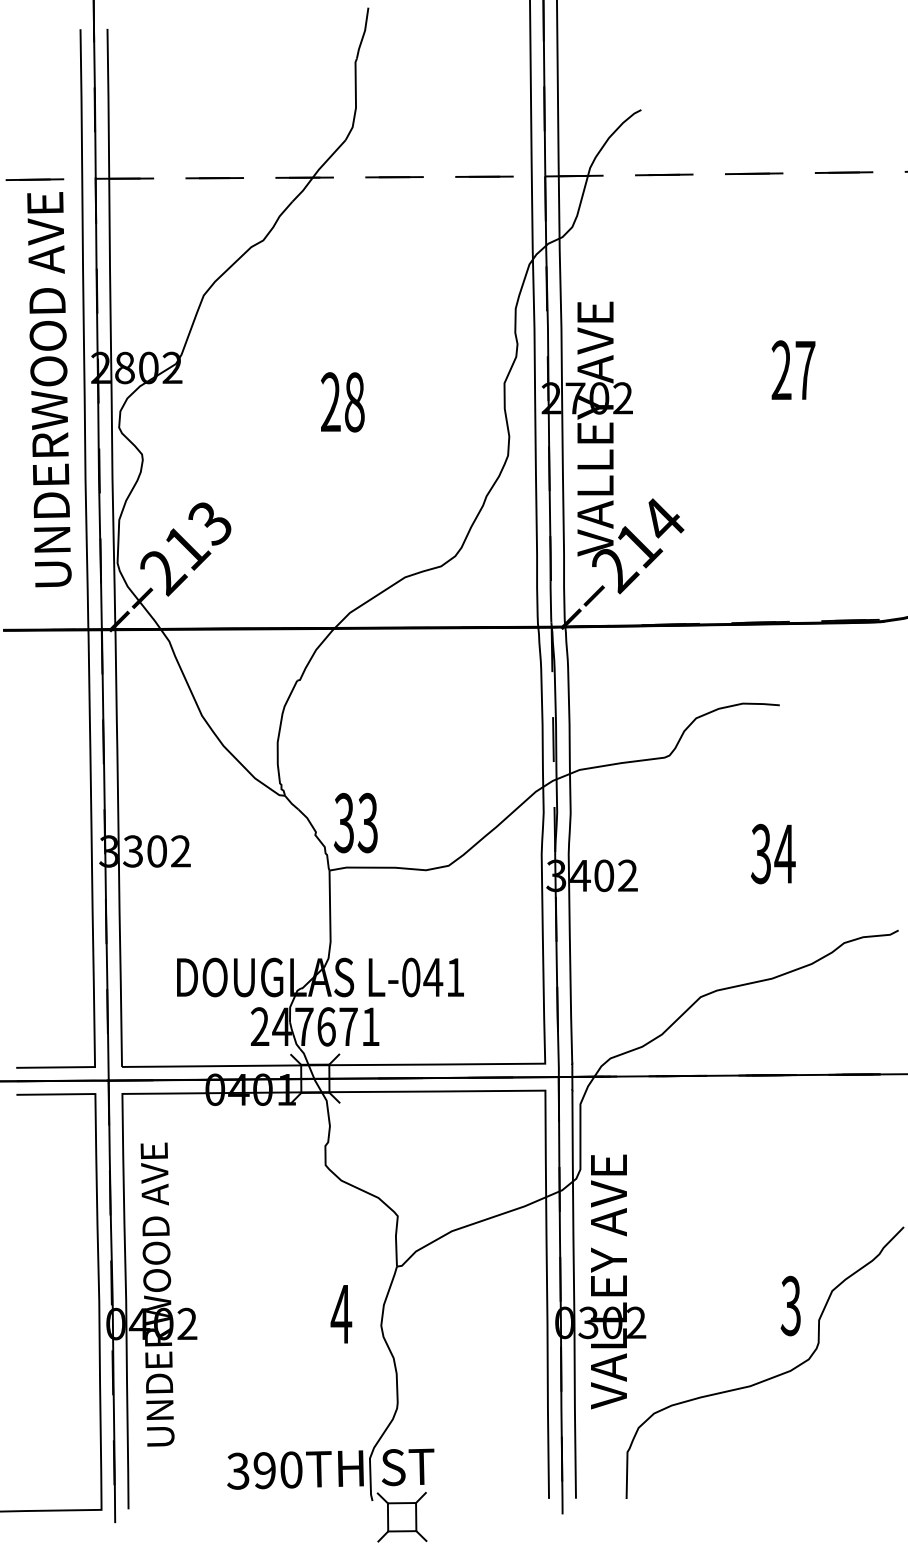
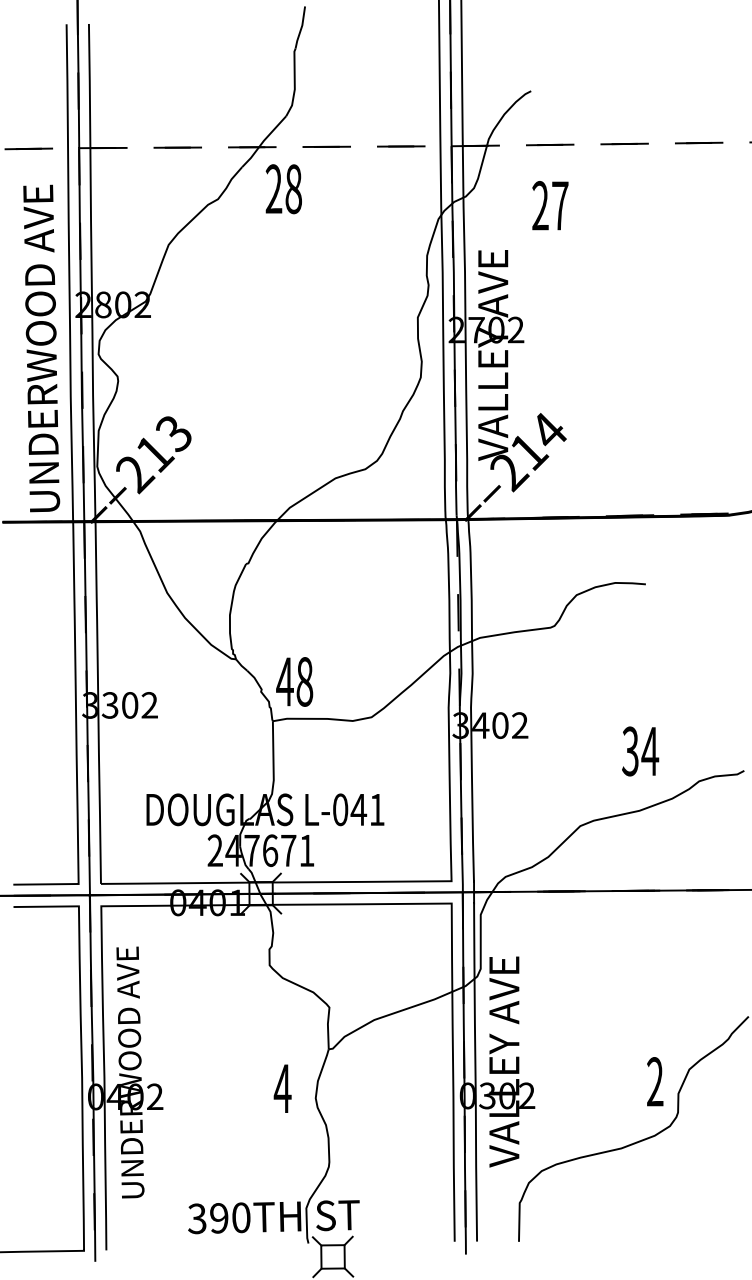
text: (793, 369) -> (550, 205), moved
text: (49, 389) -> (41, 348), moved
text: (342, 402) -> (283, 189), moved
text: (355, 822) -> (294, 681), 33 -> 48
text: (773, 853) -> (640, 751), moved
text: (790, 1306) -> (654, 1082), 3 -> 2

